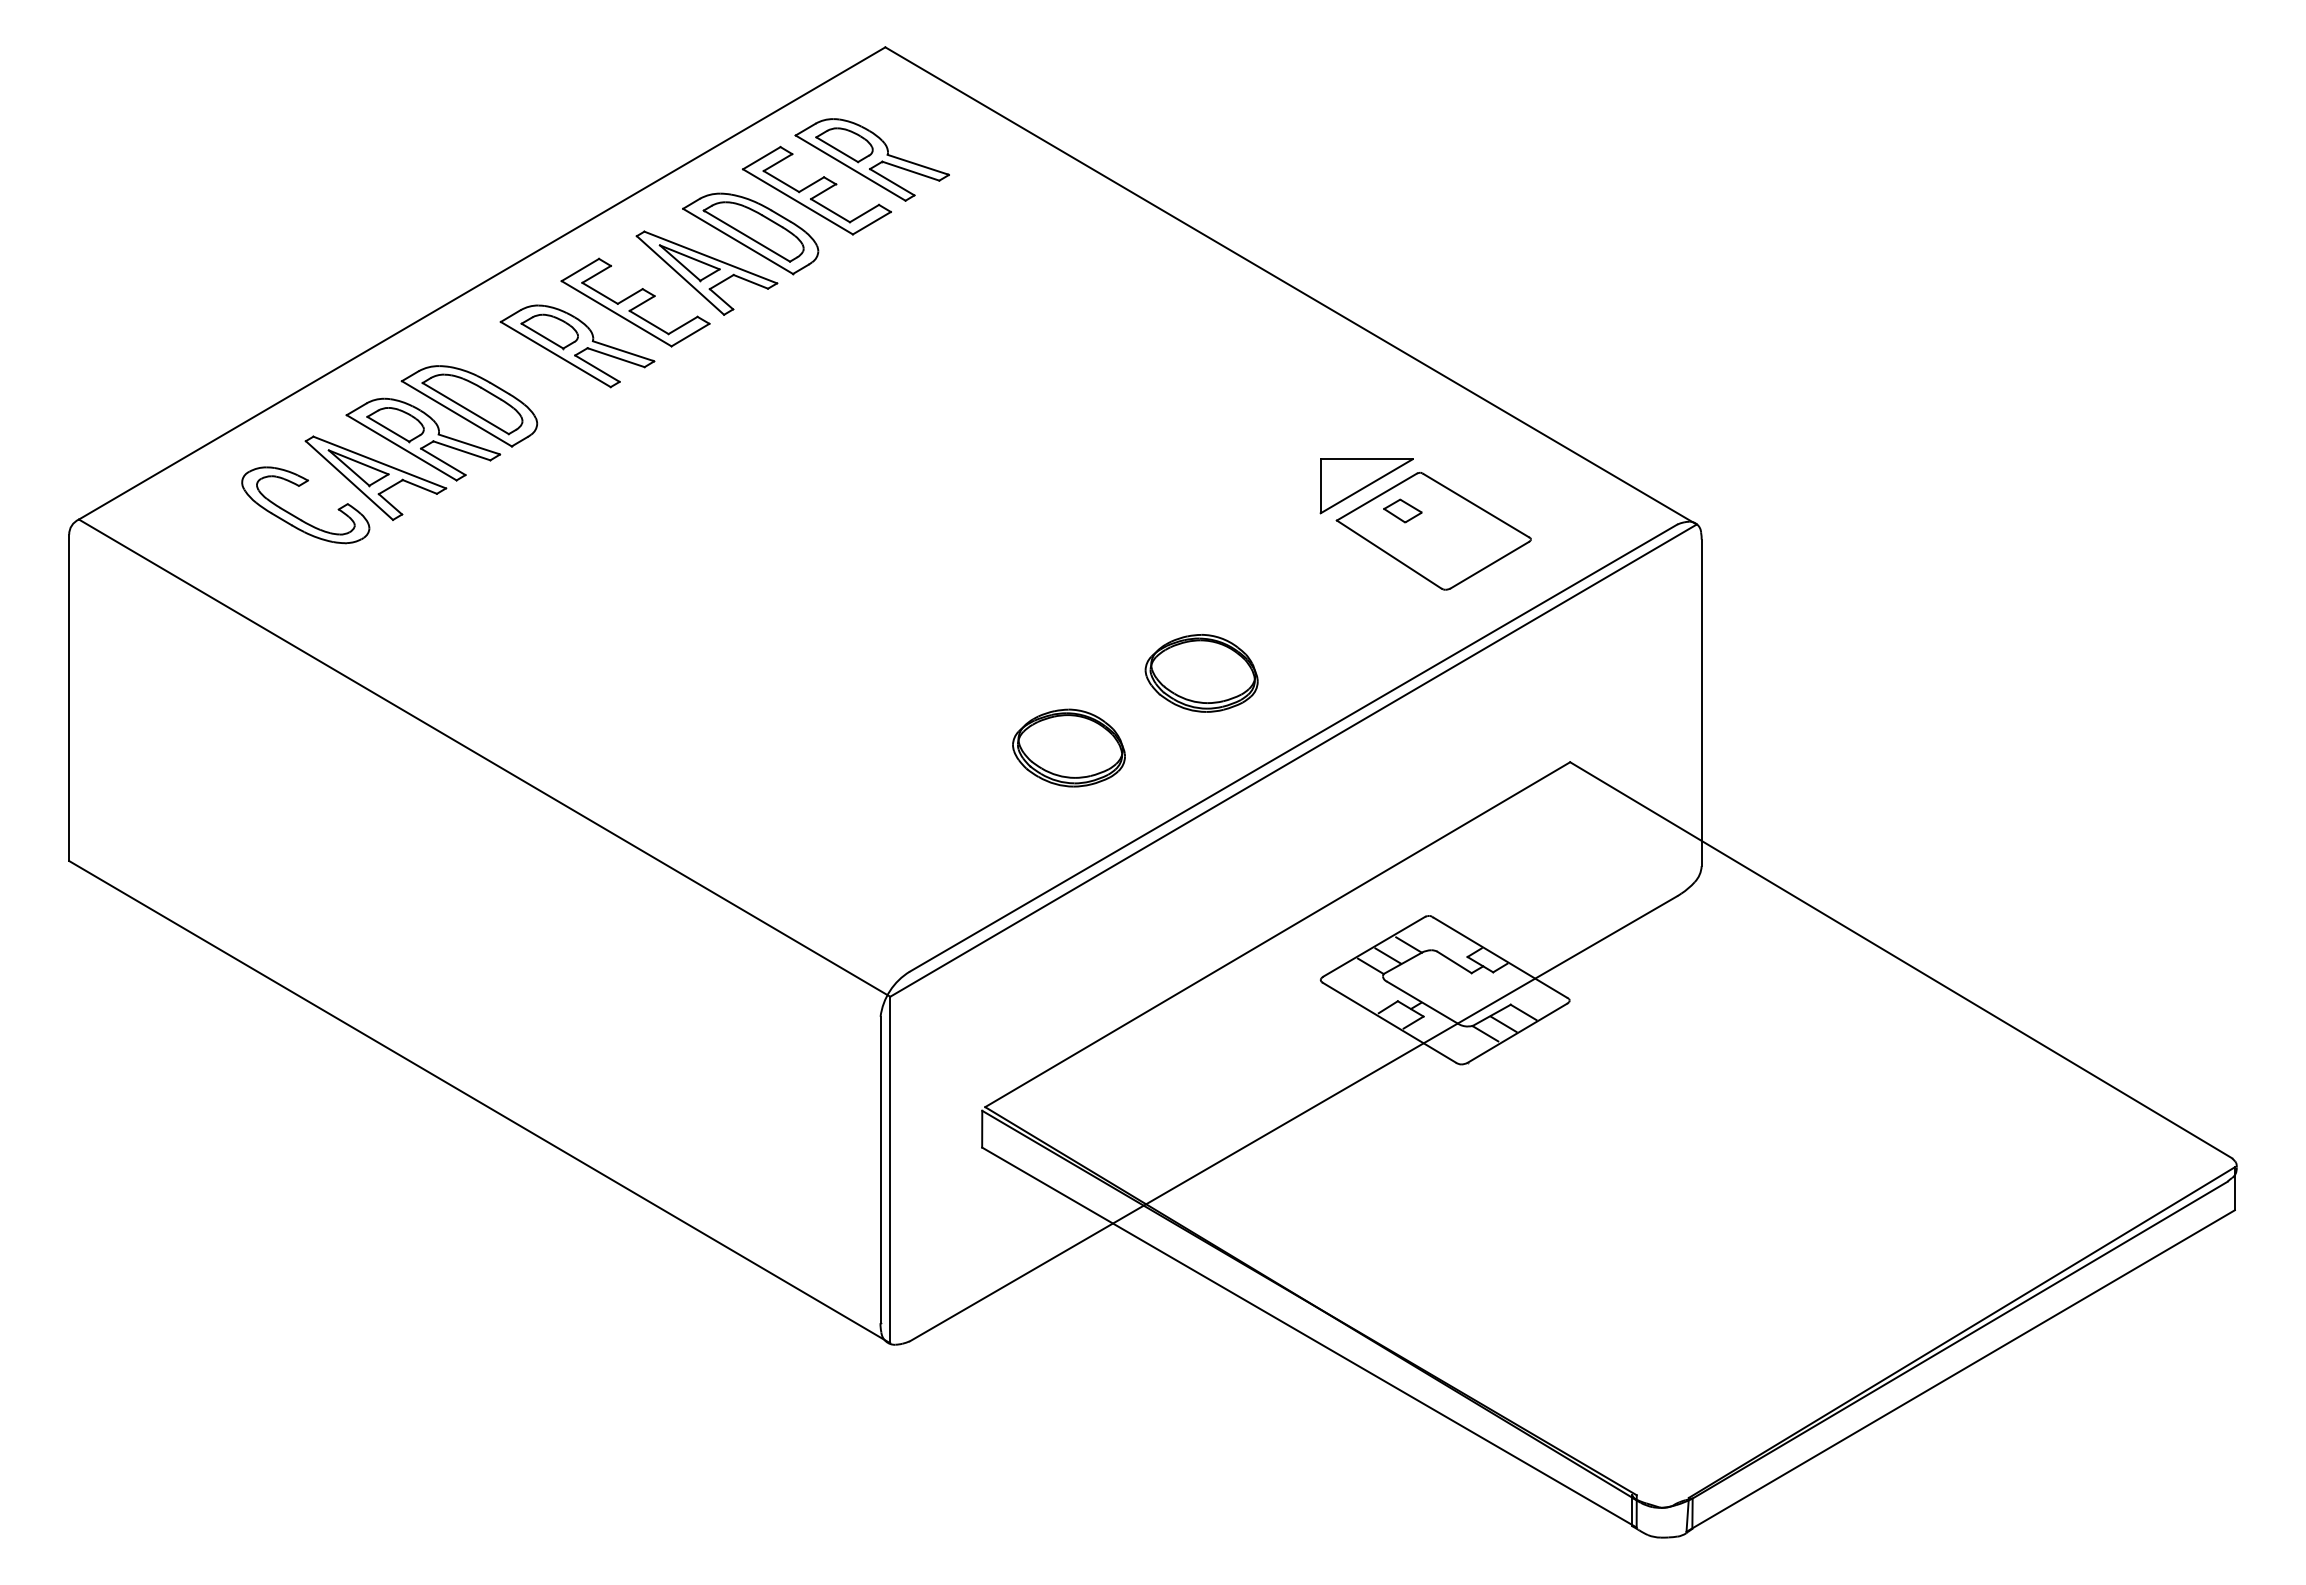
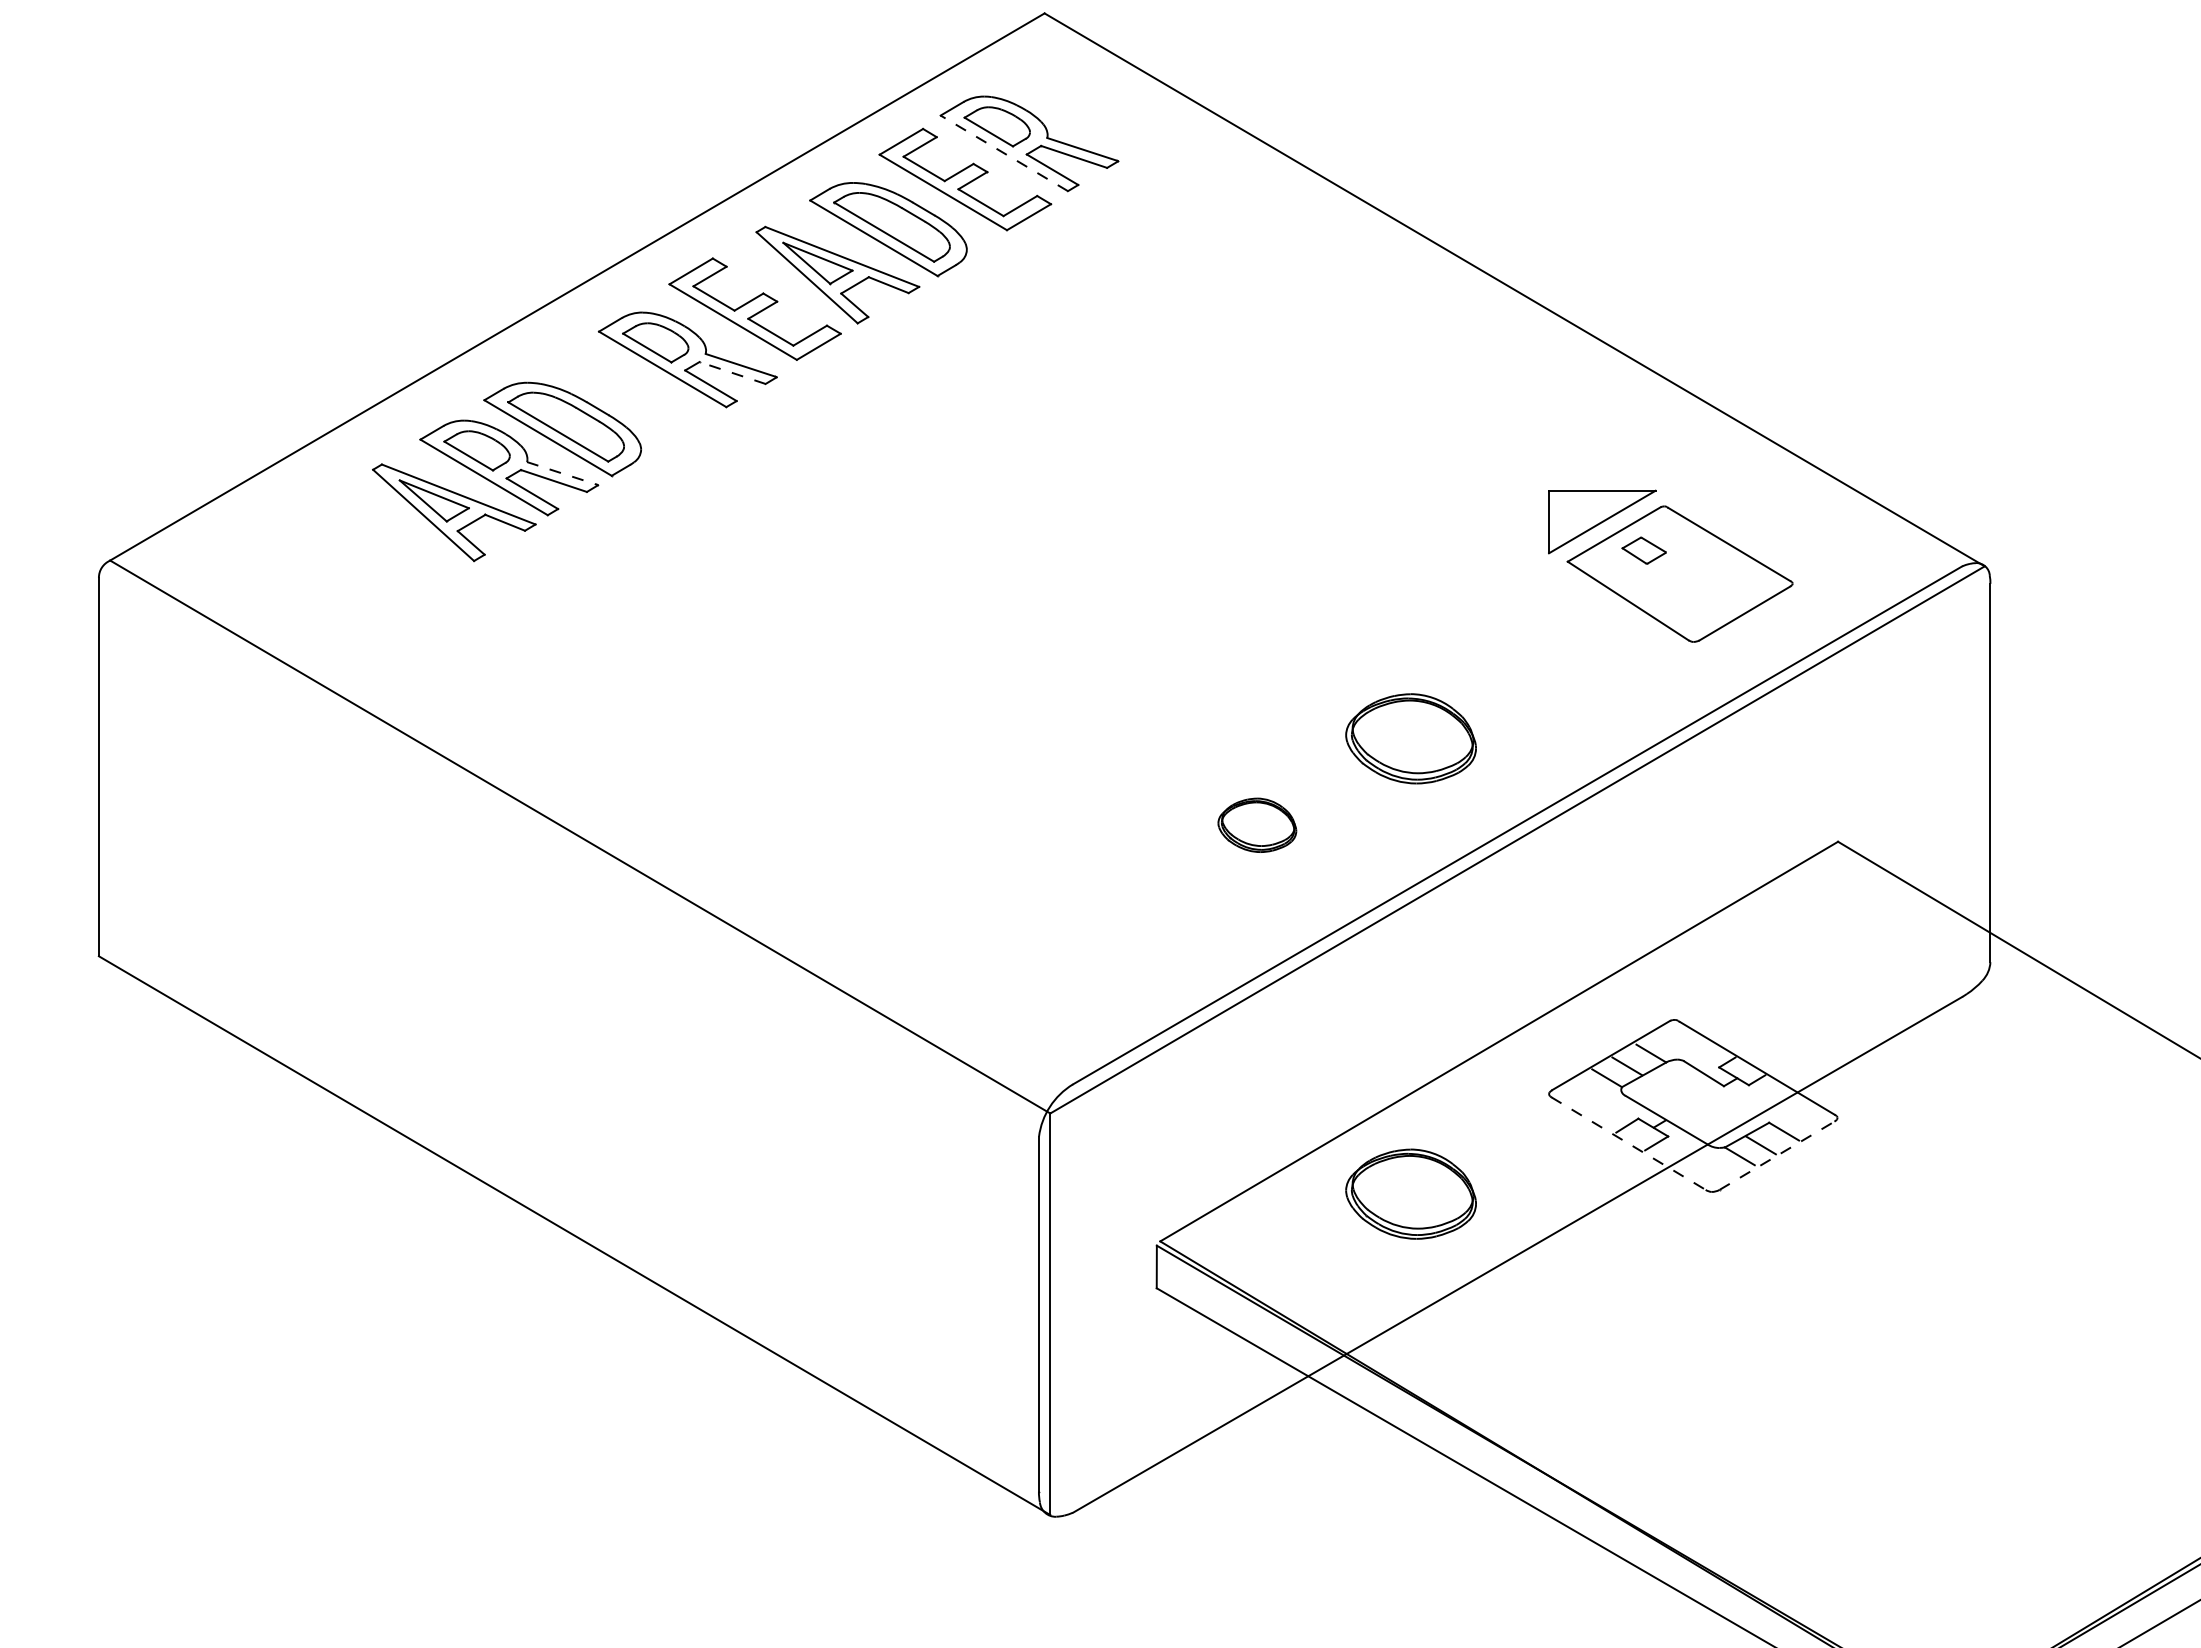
line: (850, 168) -> (1004, 153), solid -> dashed
line: (615, 357) -> (731, 372), solid -> dashed
line: (468, 444) -> (561, 473), solid -> dashed
part: (298, 517) -> (364, 558), removed
part: (1068, 747) -> (1256, 824), size x0.6
line: (1389, 1022) -> (1628, 1143), solid -> dashed
line: (1517, 1033) -> (1777, 1156), solid -> dashed
part: (1201, 1066) -> (1410, 1194), added

